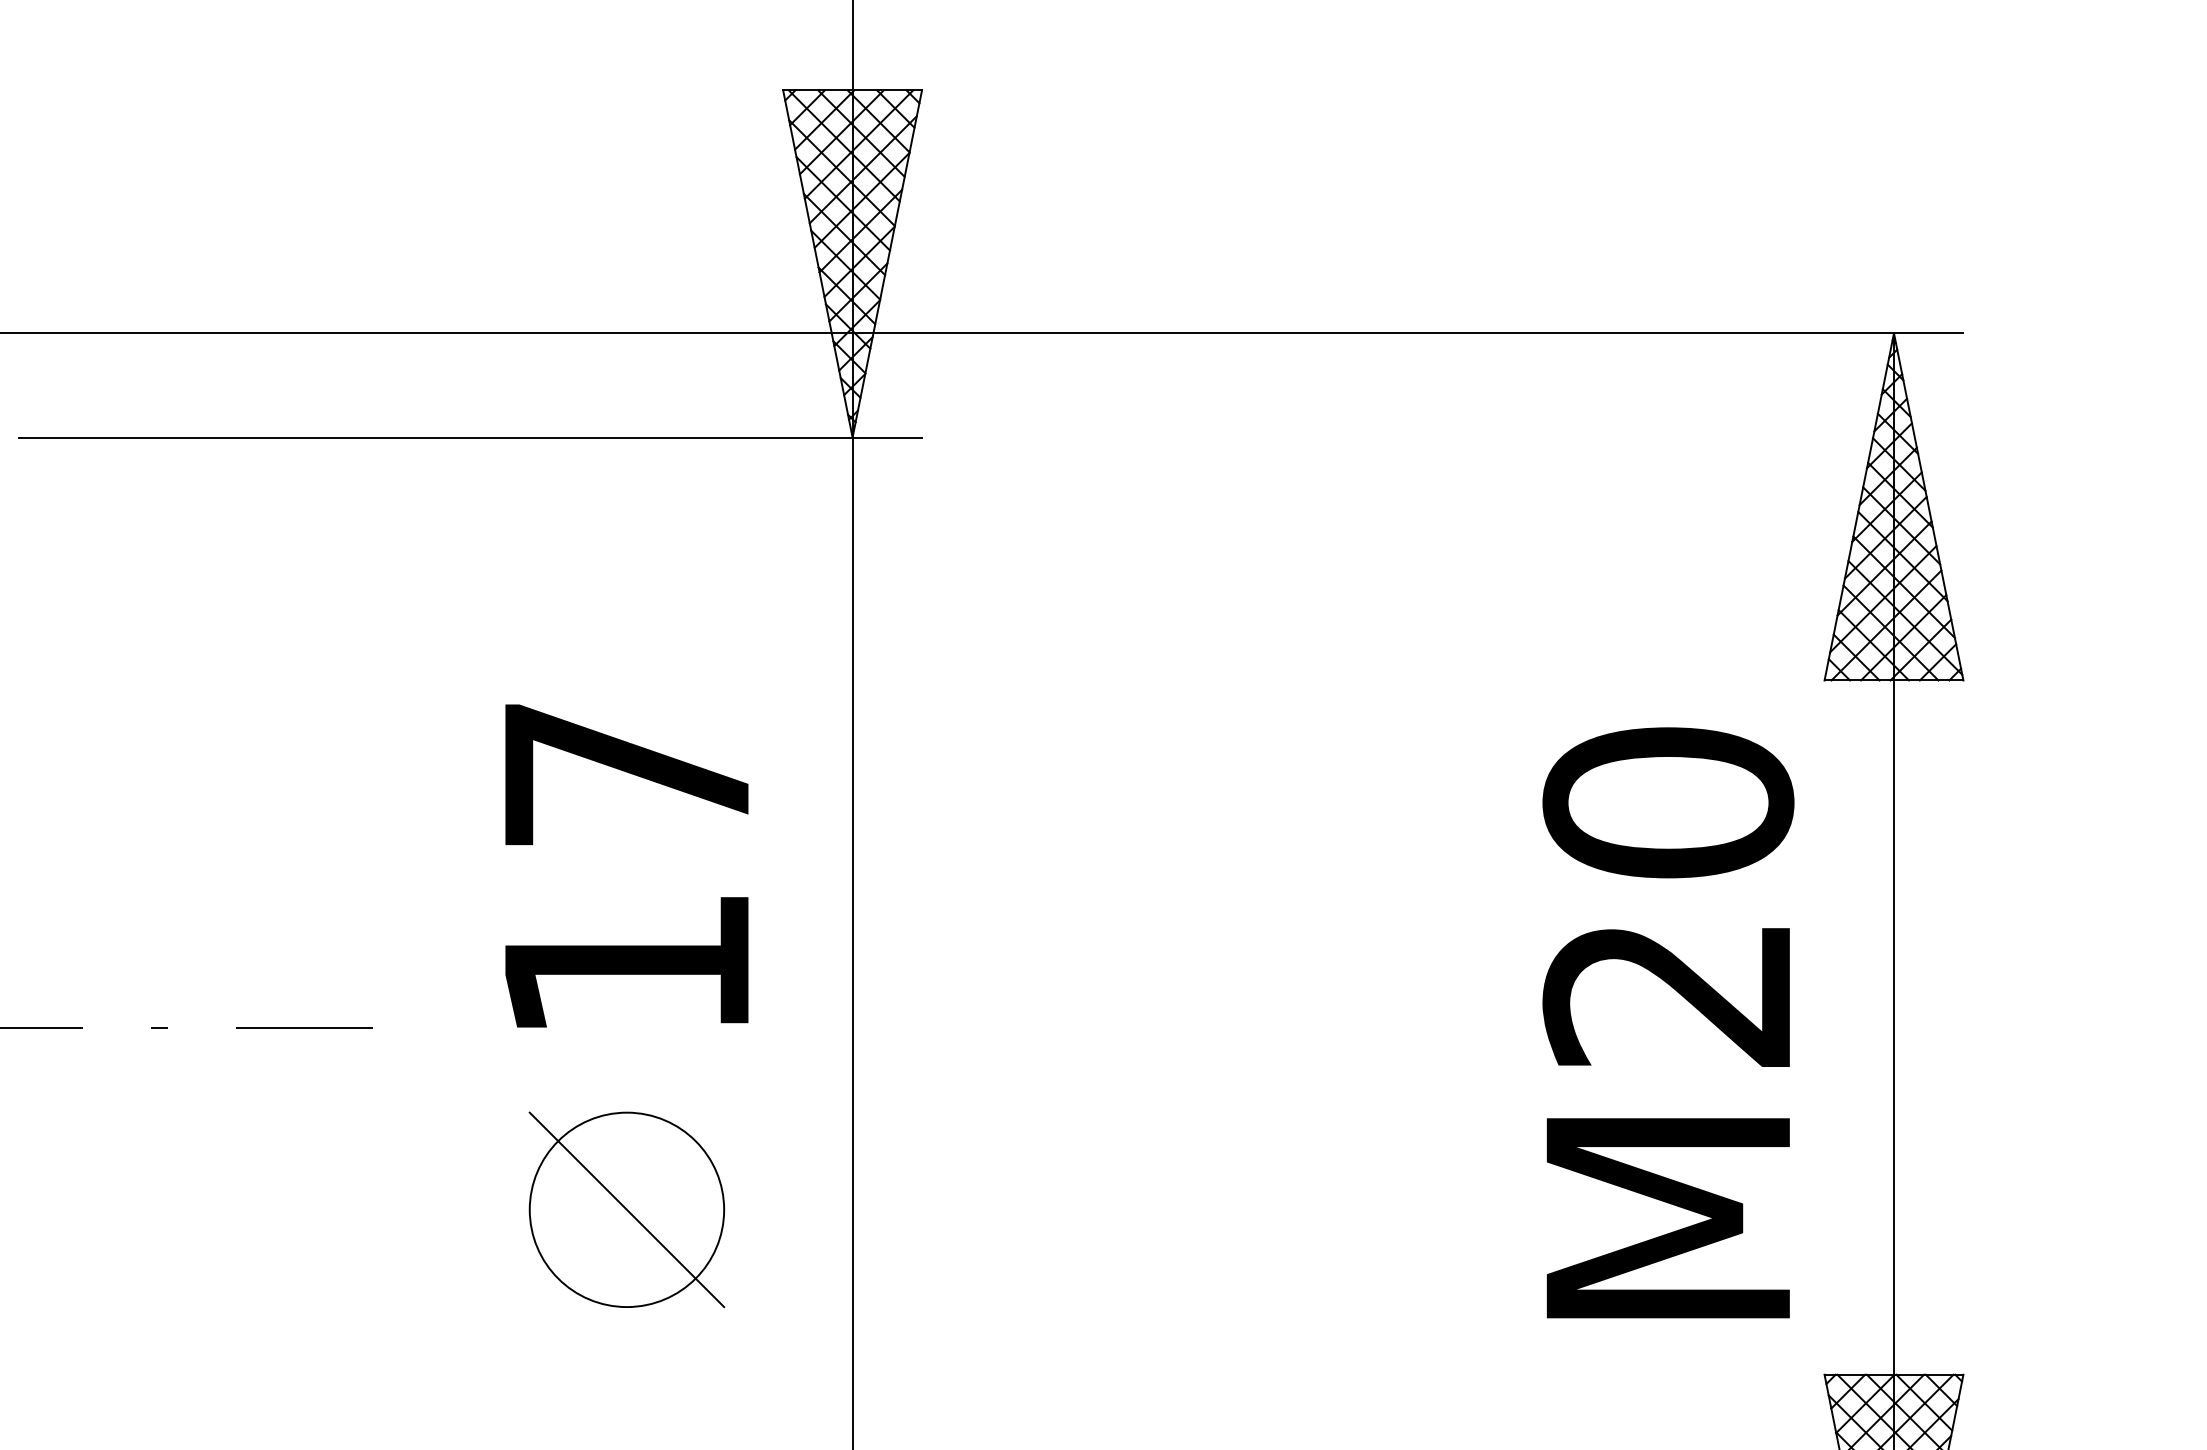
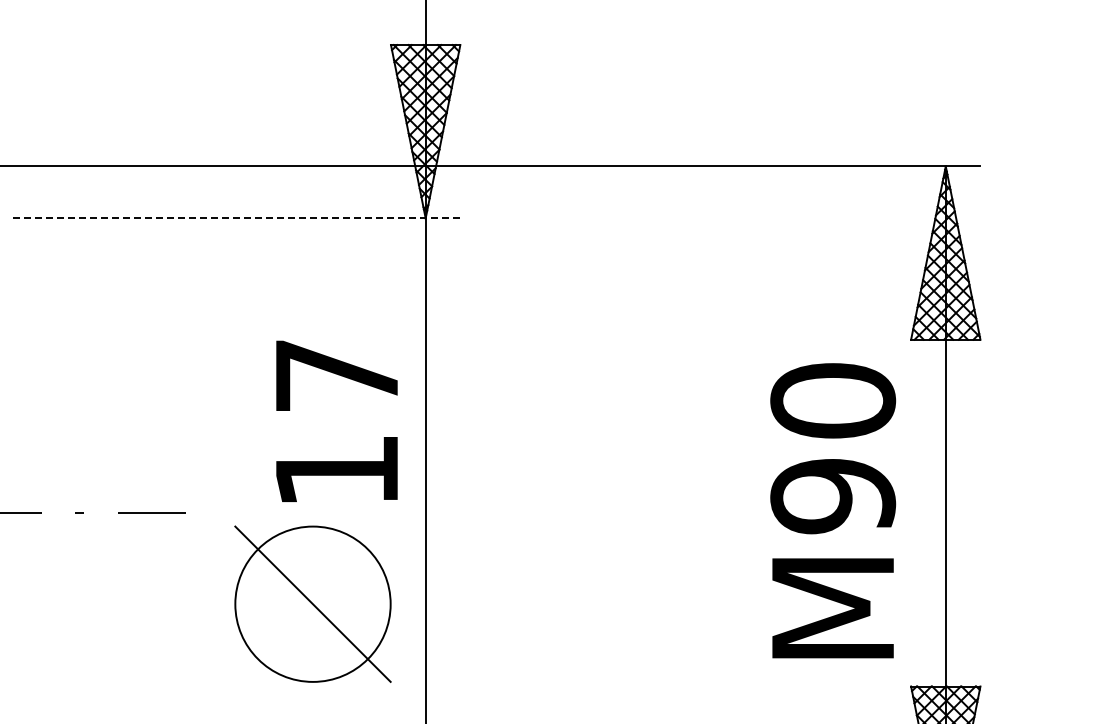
line: (469, 437) -> (234, 218), solid -> dashed
text: (625, 864) -> (336, 420), moved
text: (1669, 994) -> (833, 496), M20 -> M90
part: (625, 1208) -> (312, 603), size x1.6

